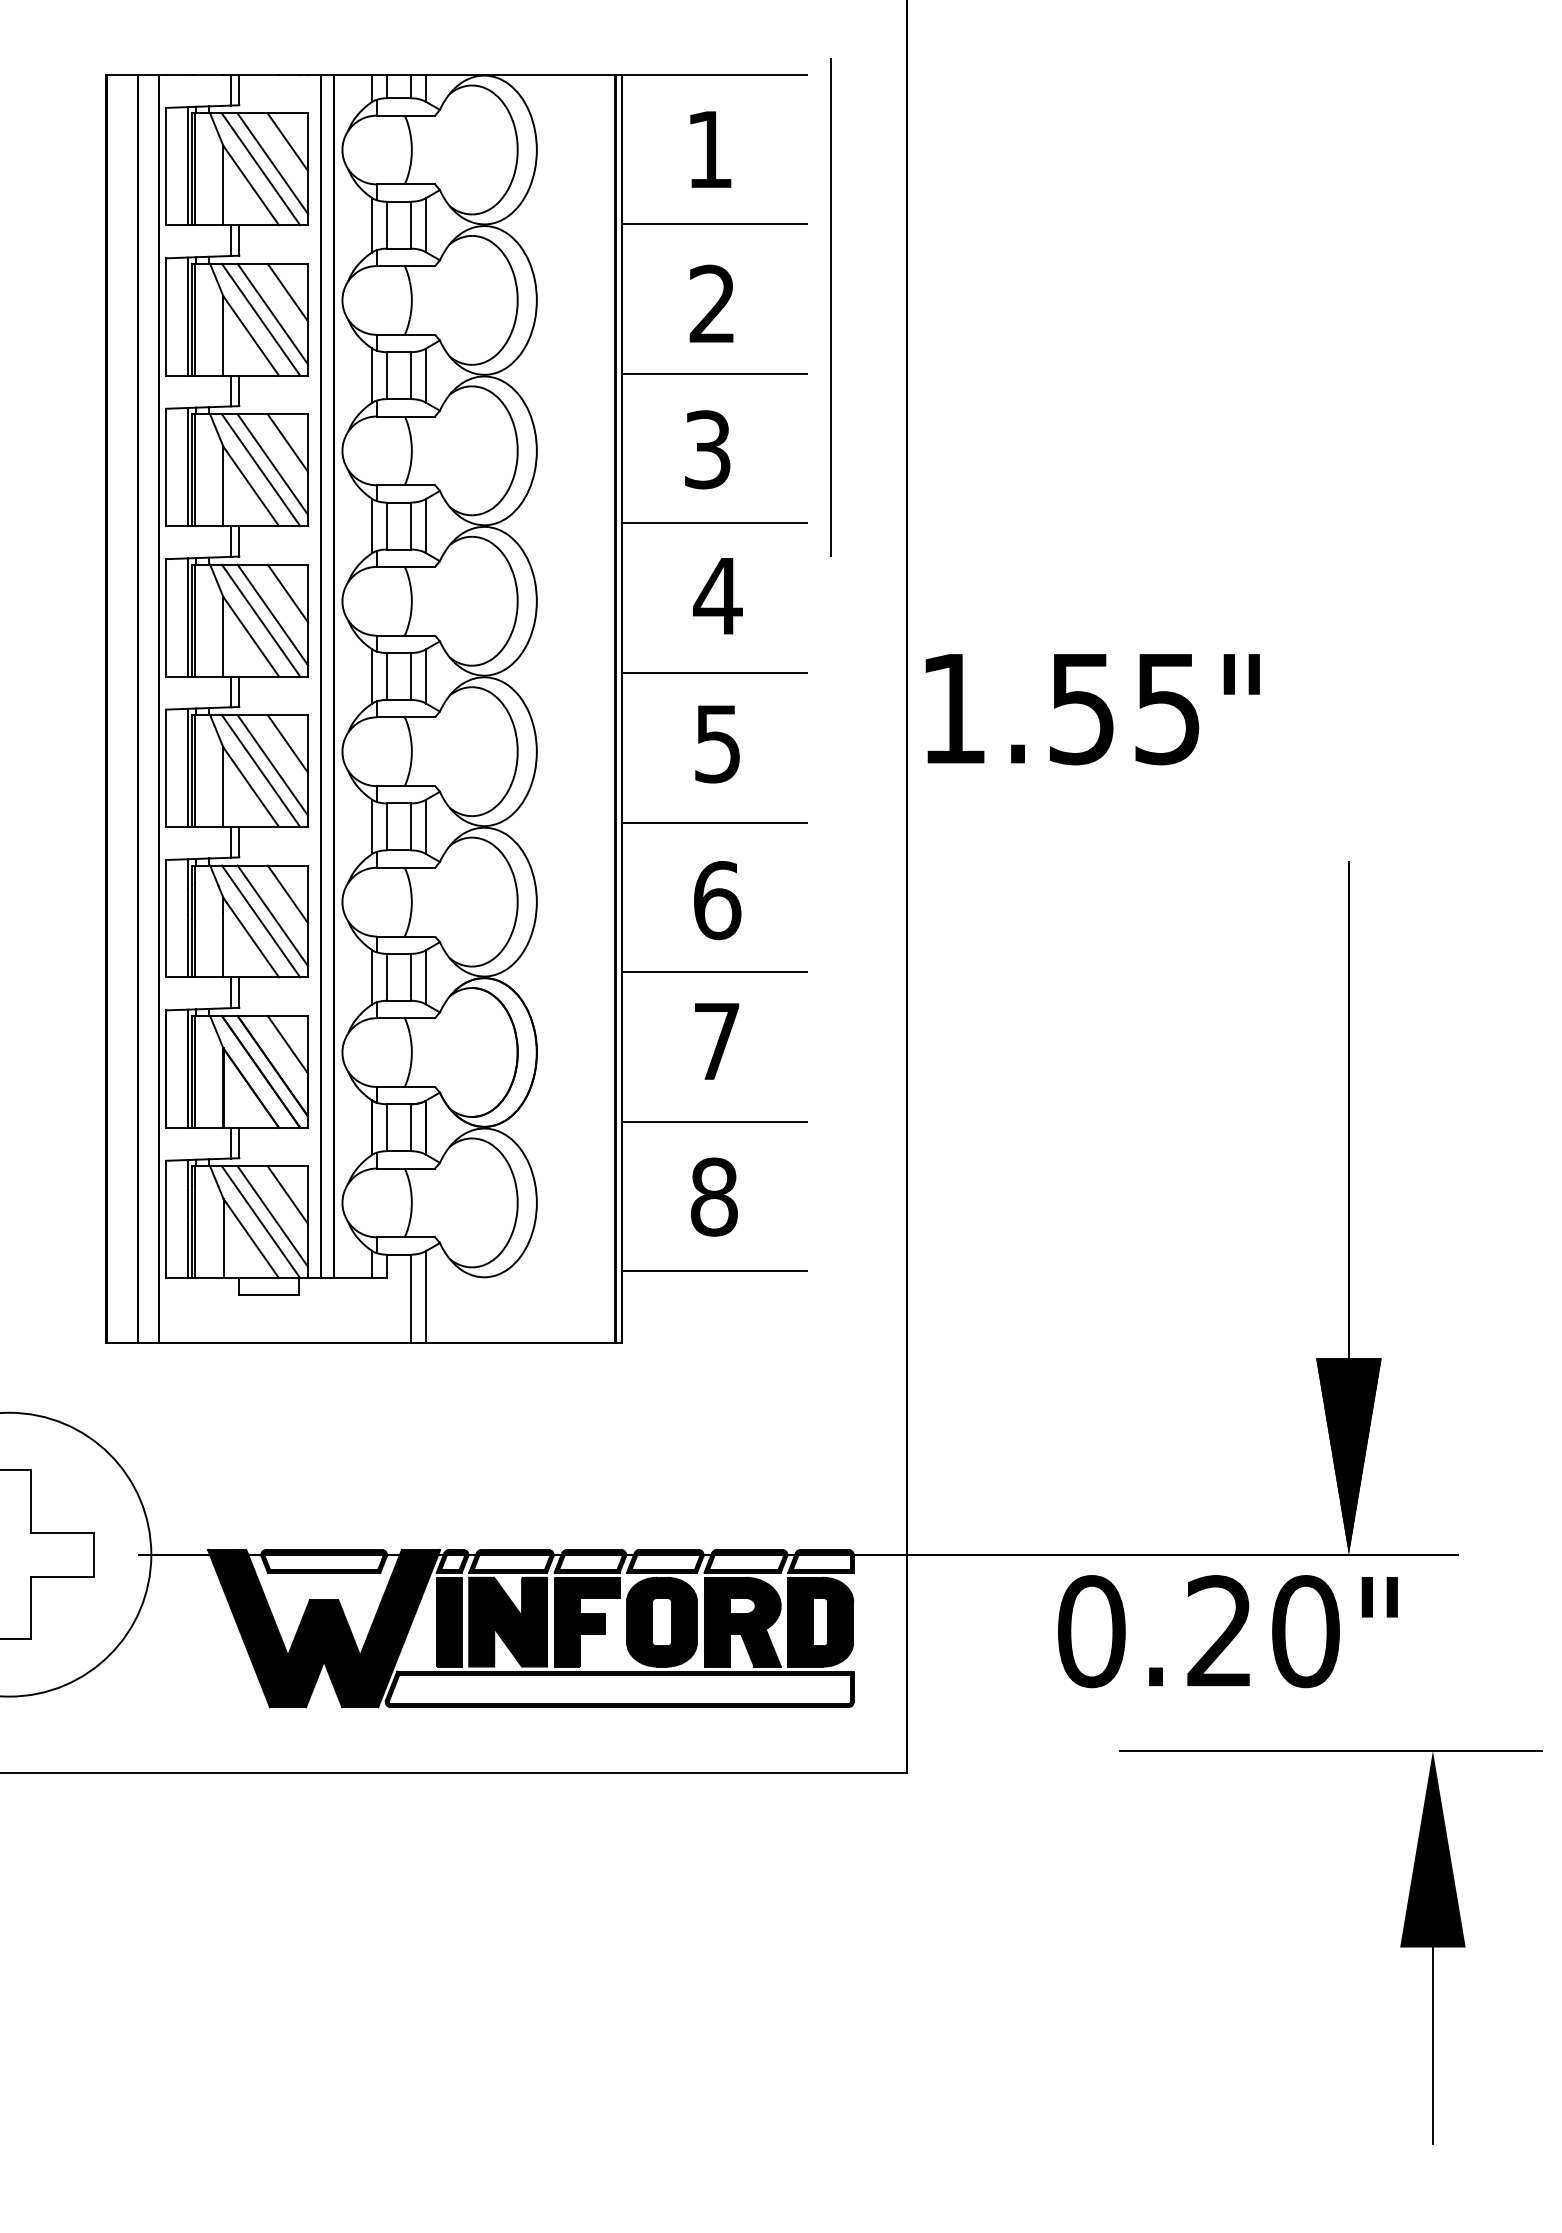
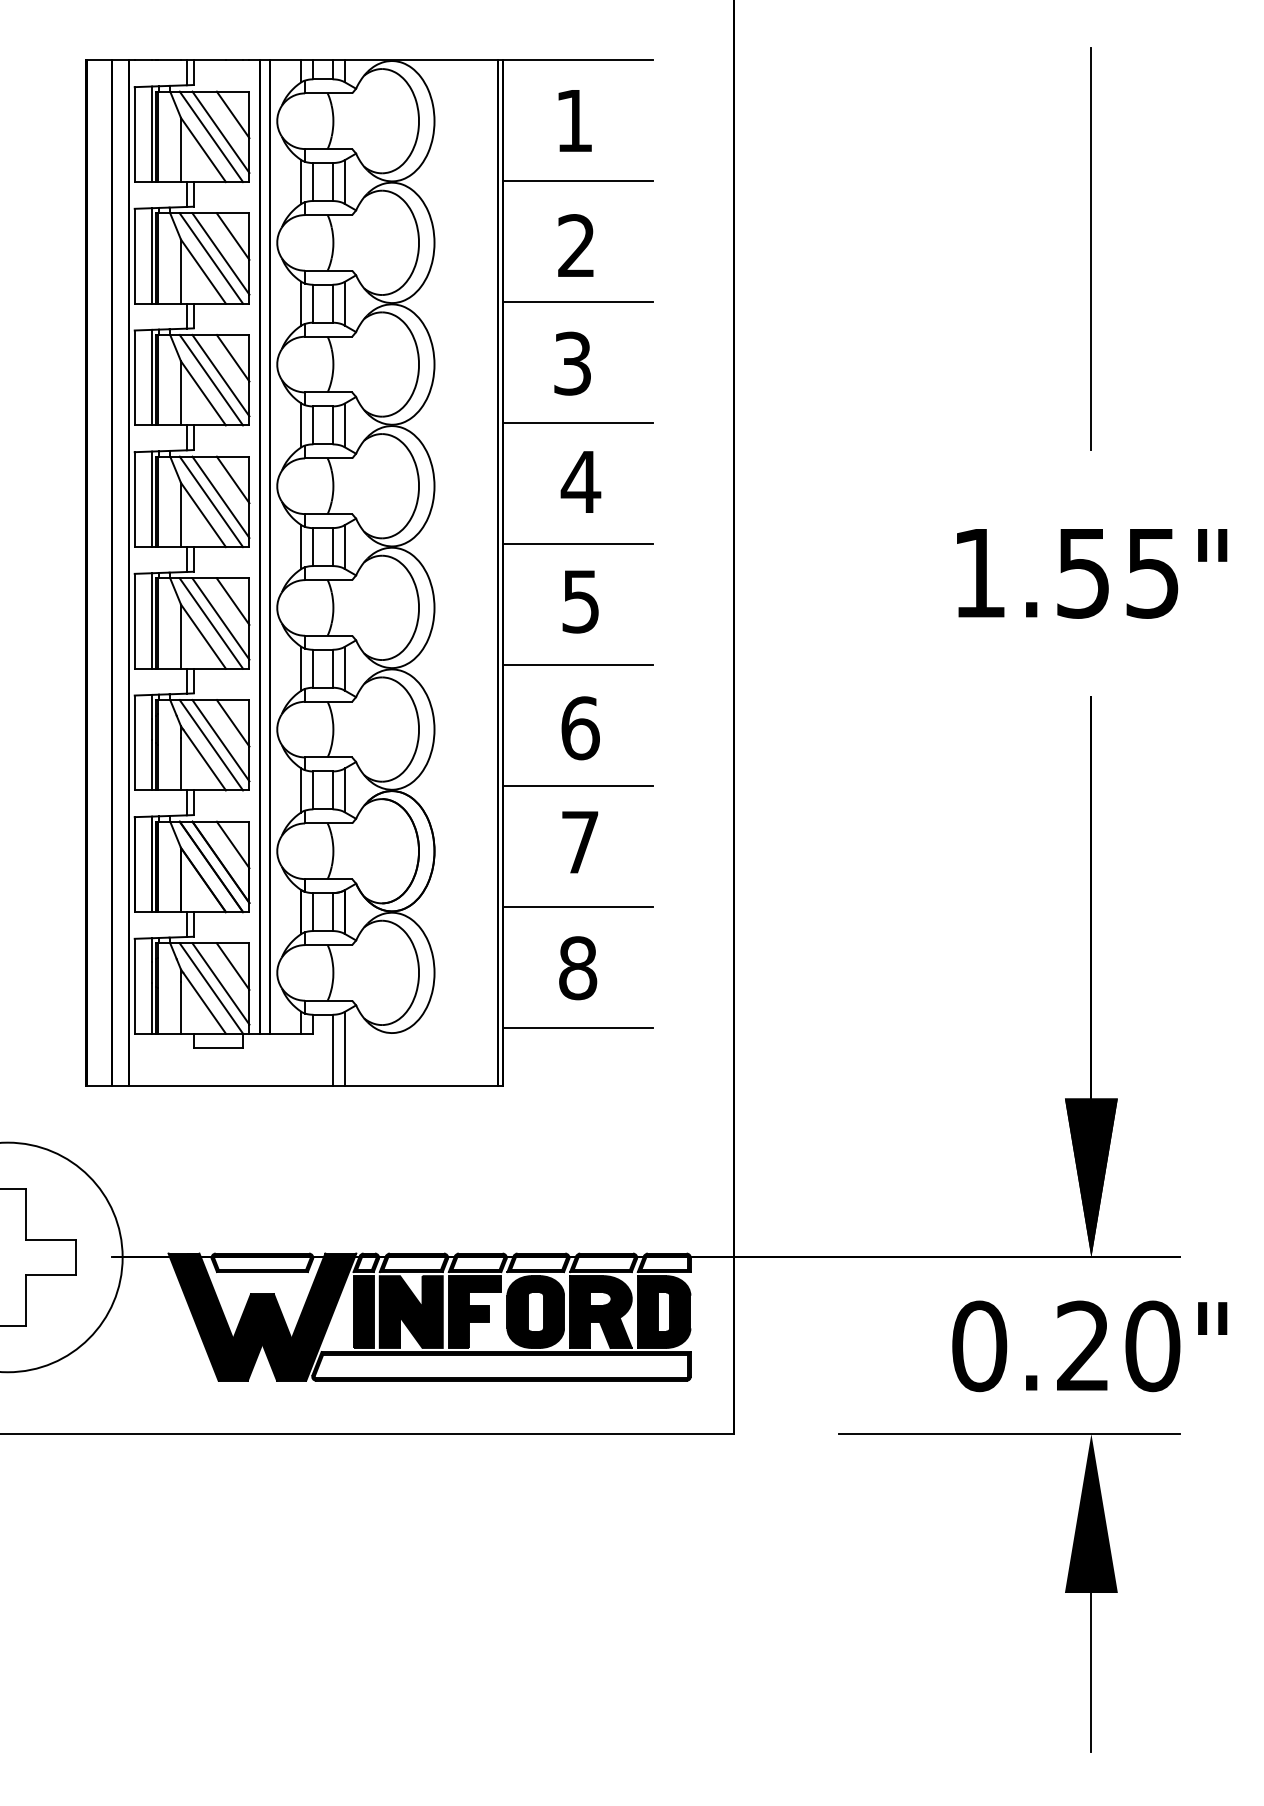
line: (830, 307) -> (1091, 248), moved
text: (1092, 709) -> (1091, 573), moved
text: (1227, 1631) -> (1089, 1346), moved
part: (1400, 1947) -> (1065, 1592), moved

